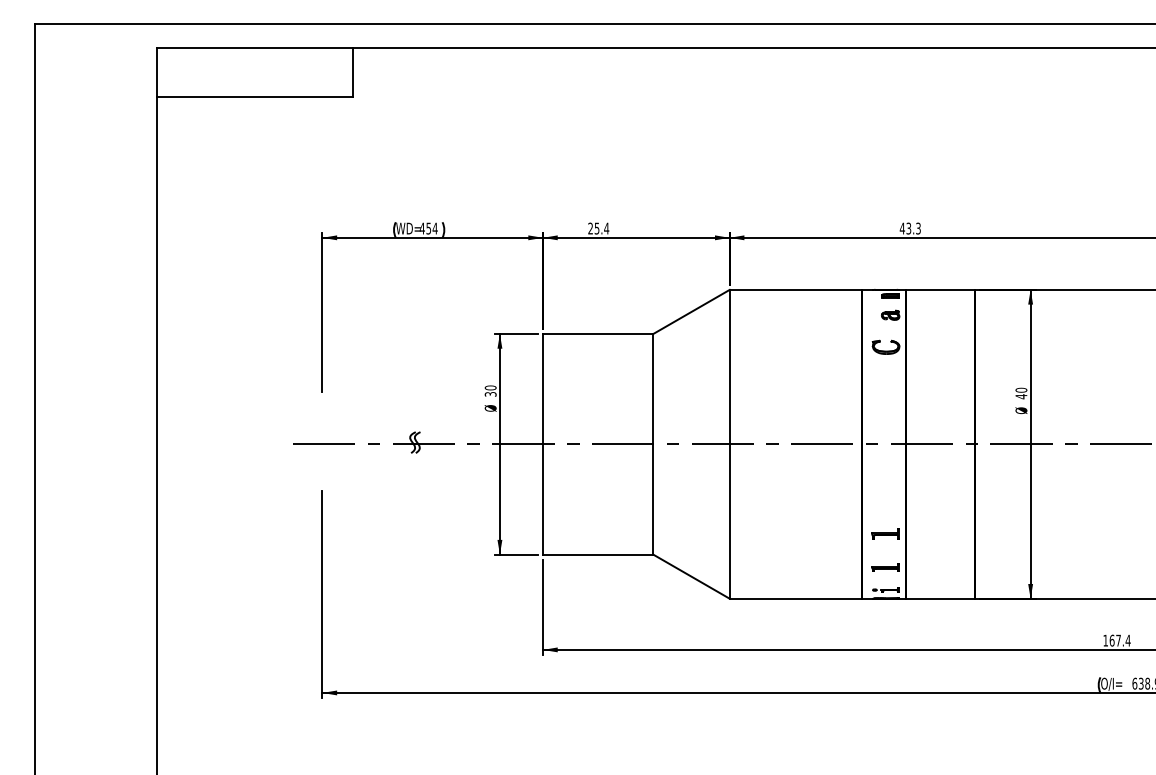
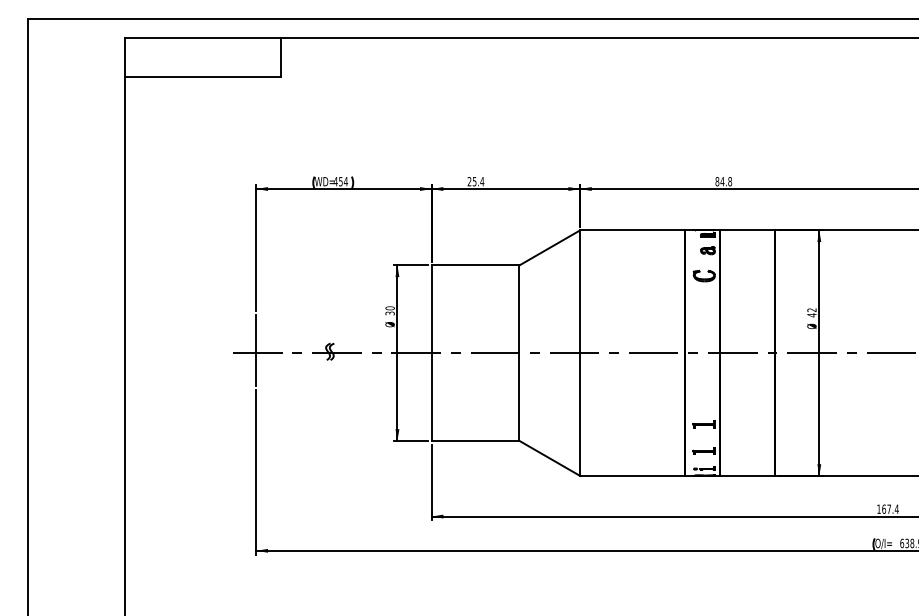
text: (910, 228) -> (723, 181), 43.3 -> 84.8
text: (1020, 390) -> (811, 310), 40 -> 42
line: (322, 440) -> (256, 350), added

